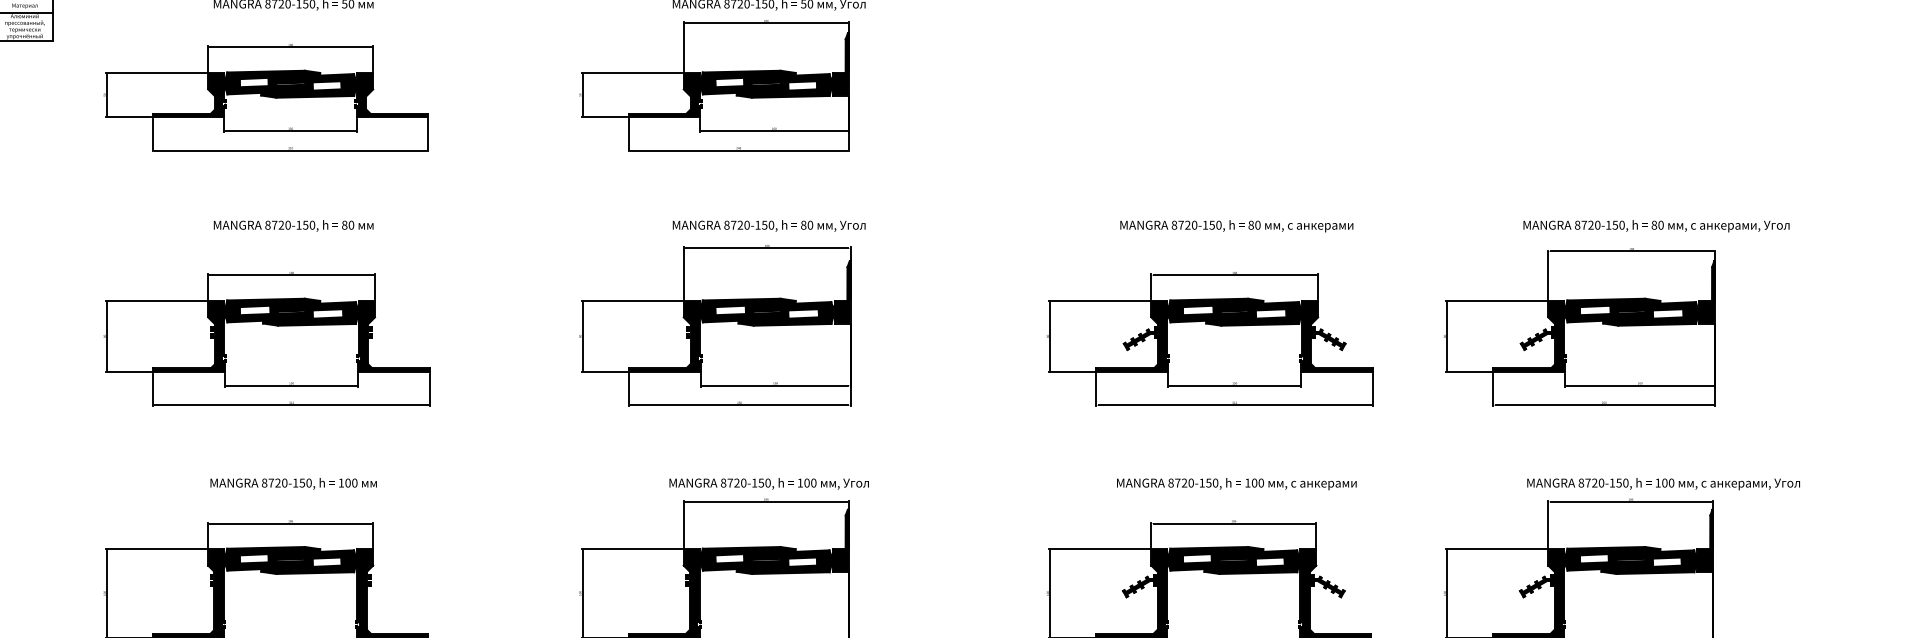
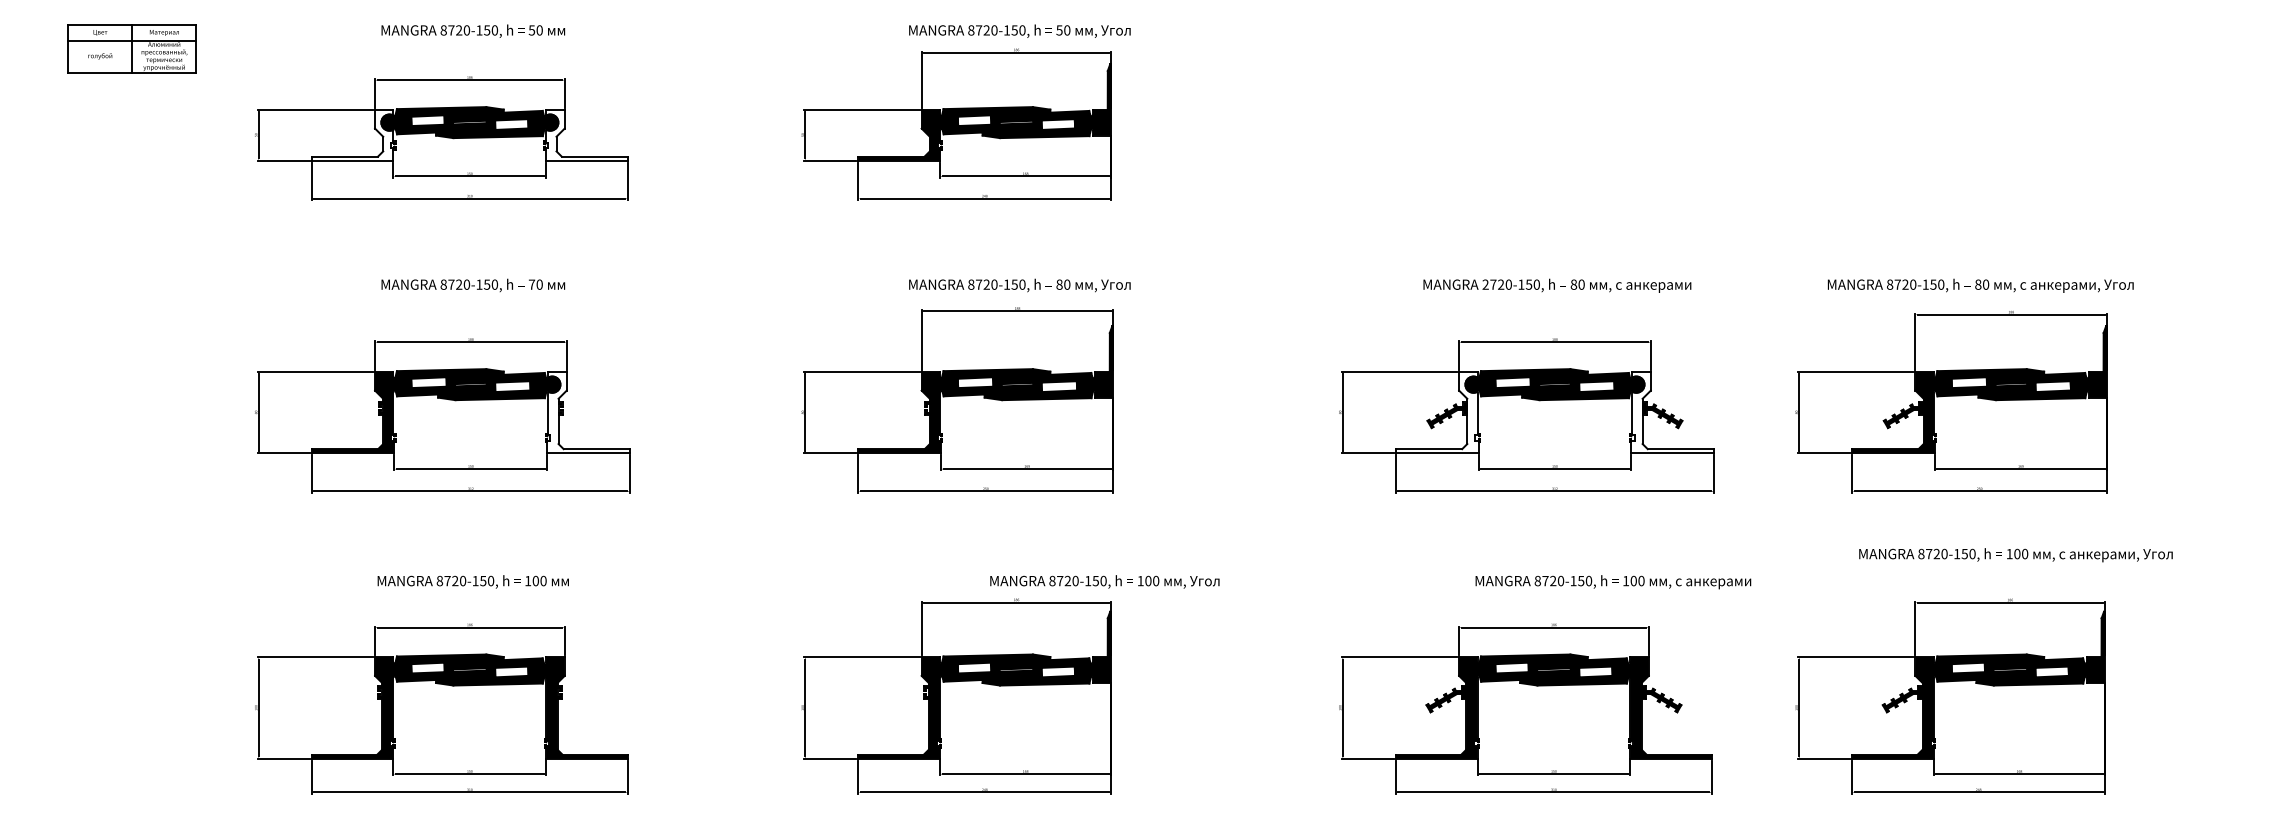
fill: (189, 94) -> (353, 134), removed
fill: (391, 94) -> (585, 134), removed
text: (344, 225) -> (531, 284), 80 -> 70
text: (1174, 225) -> (1485, 284), 8720-150, -> 2720-150,
text: (1656, 225) -> (1980, 285), moved
fill: (393, 336) -> (587, 412), removed
fill: (1132, 336) -> (1437, 412), removed
fill: (1336, 336) -> (1672, 412), removed
text: (768, 483) -> (1104, 581), moved
text: (1236, 484) -> (1613, 582), moved
text: (1663, 484) -> (2015, 555), moved

